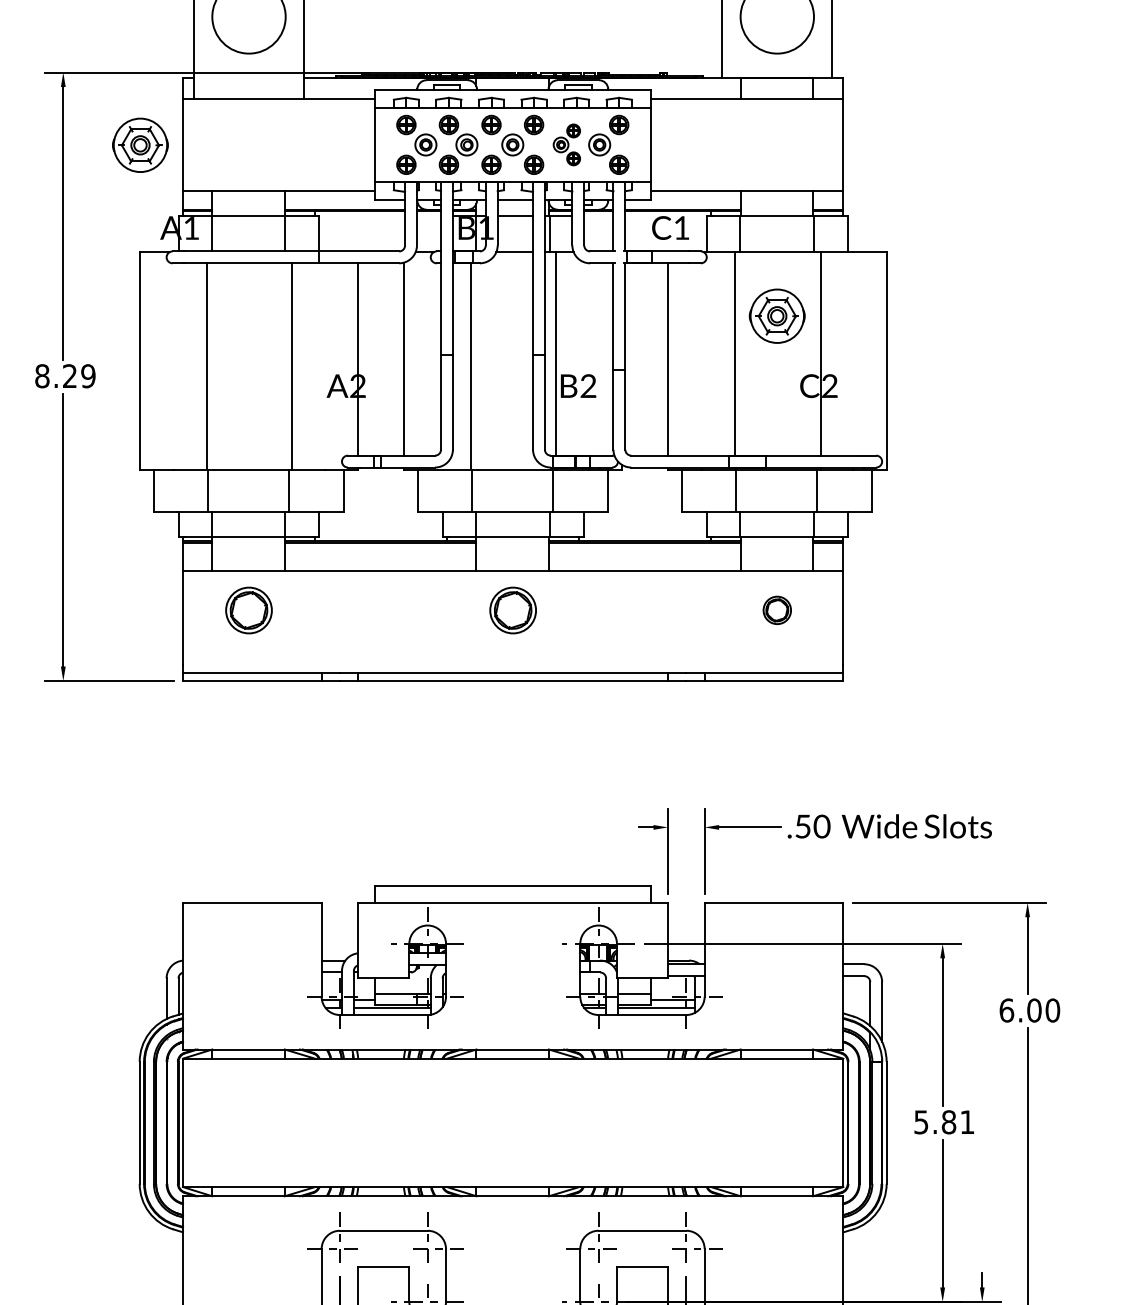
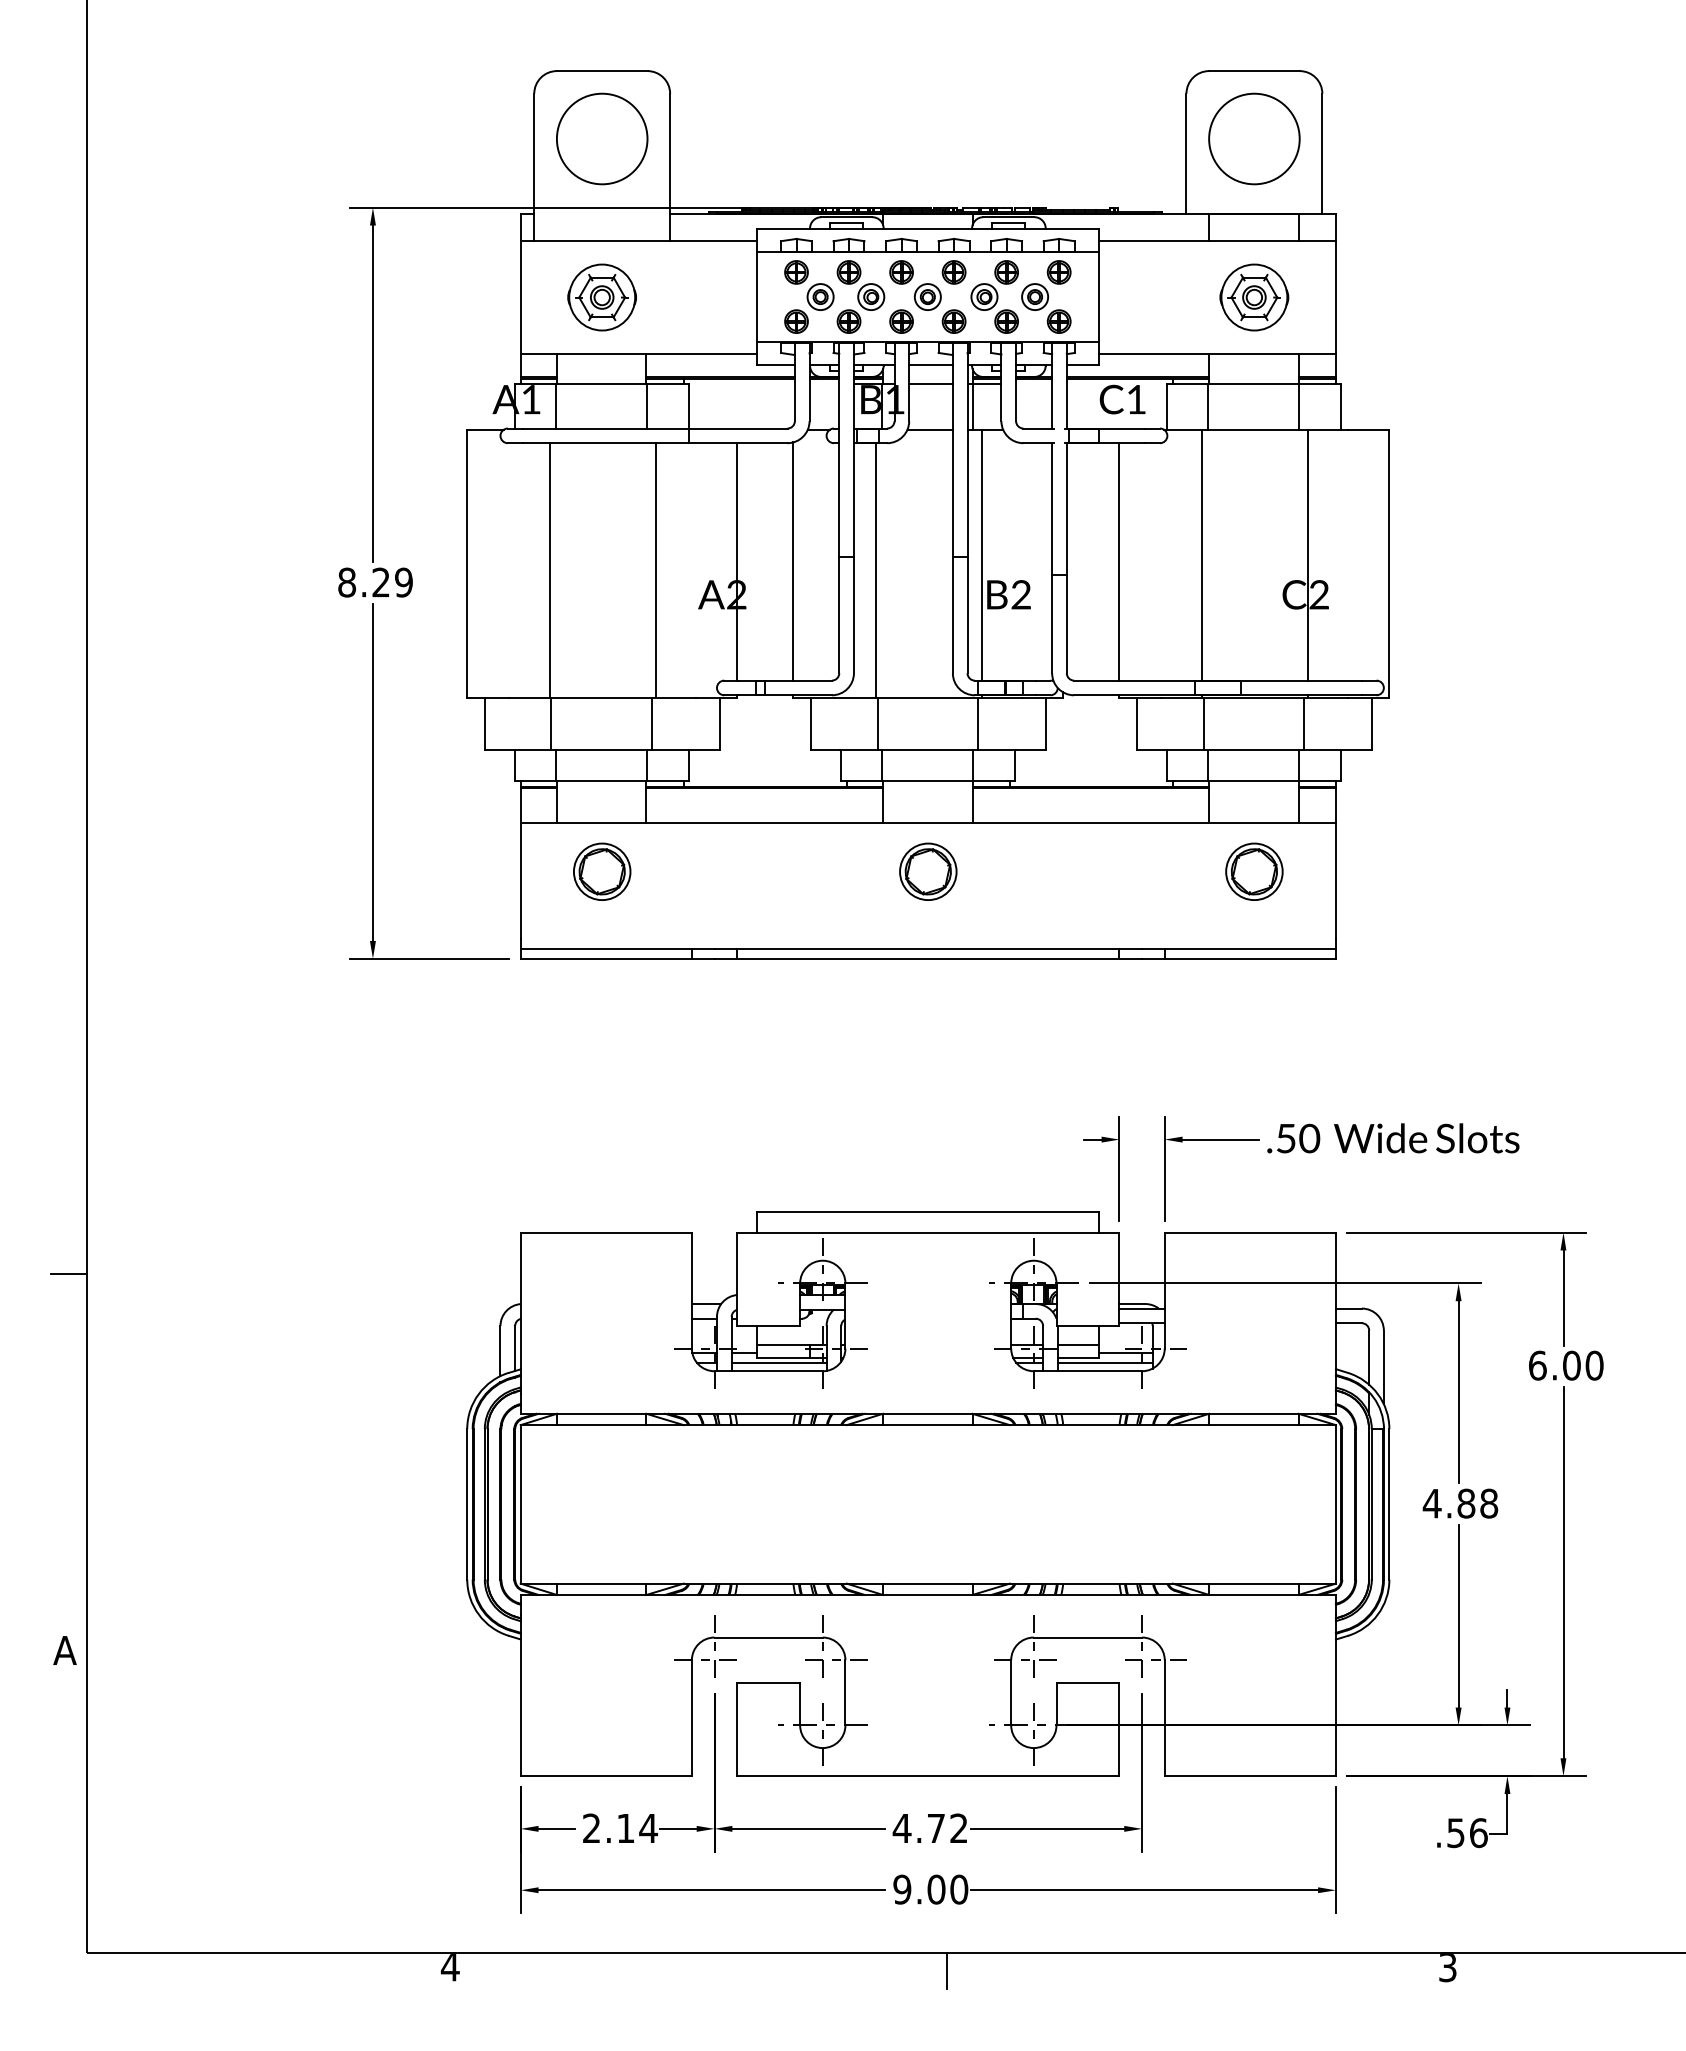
part: (566, 144) -> (994, 296), size x1.43
part: (139, 145) -> (601, 297), moved
part: (777, 316) -> (1254, 297), moved
part: (777, 610) -> (1254, 871), size x1.67
text: (944, 1122) -> (1460, 1503), 5.81 -> 4.88

